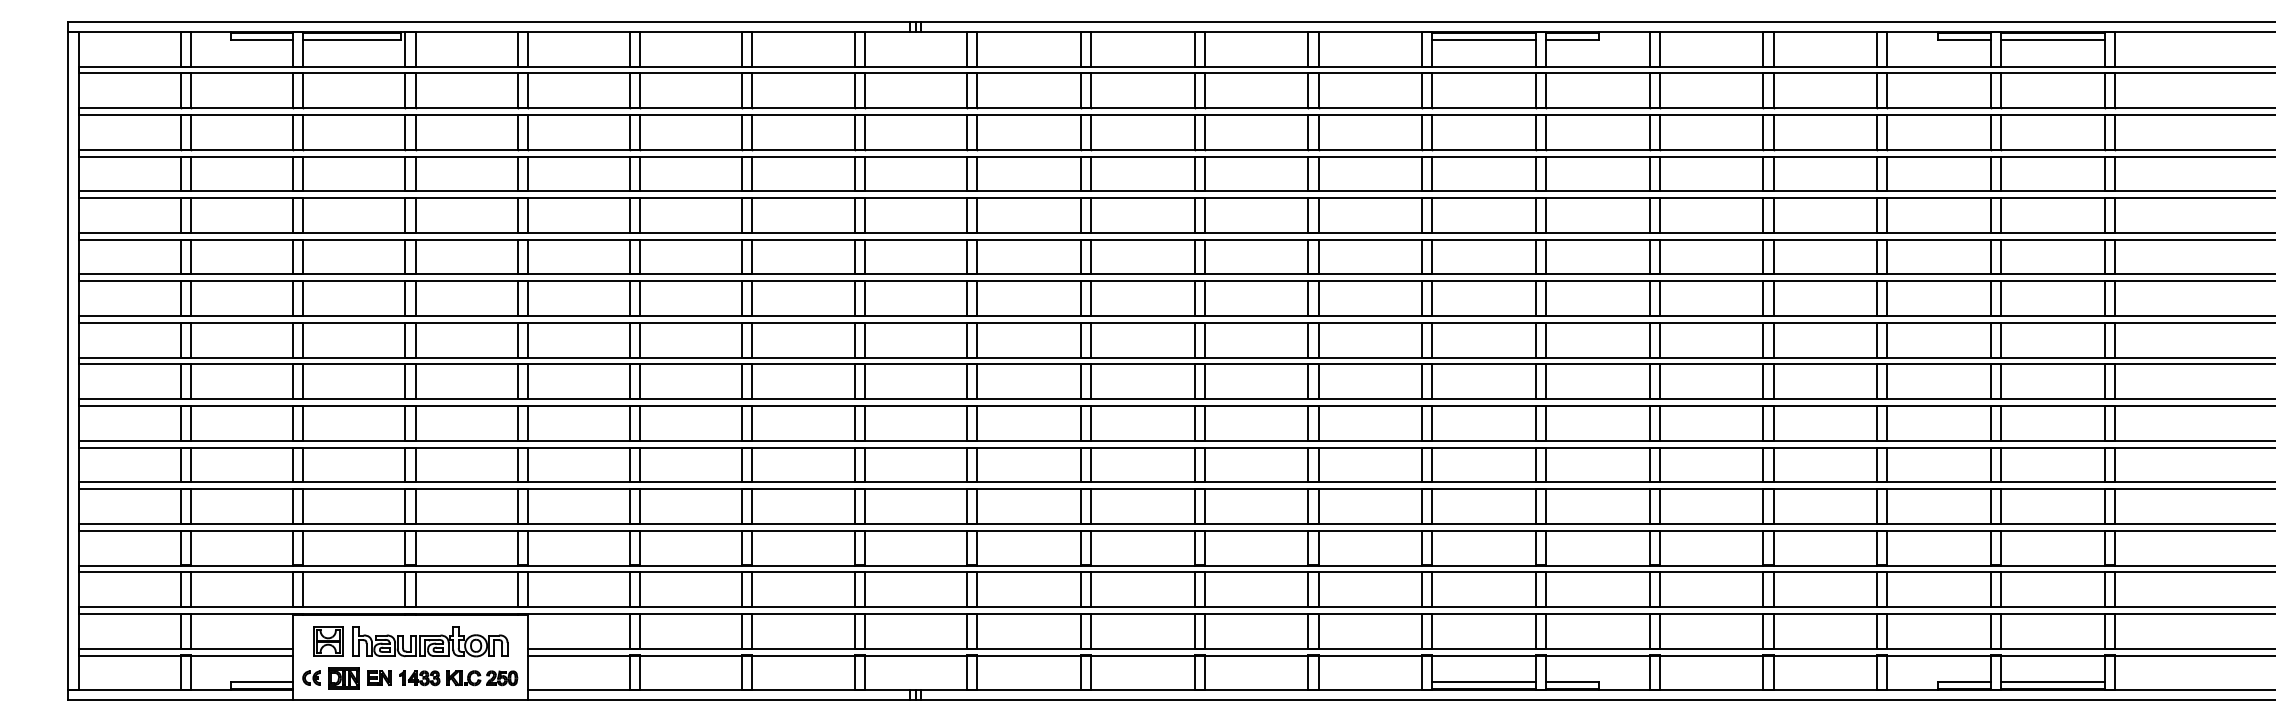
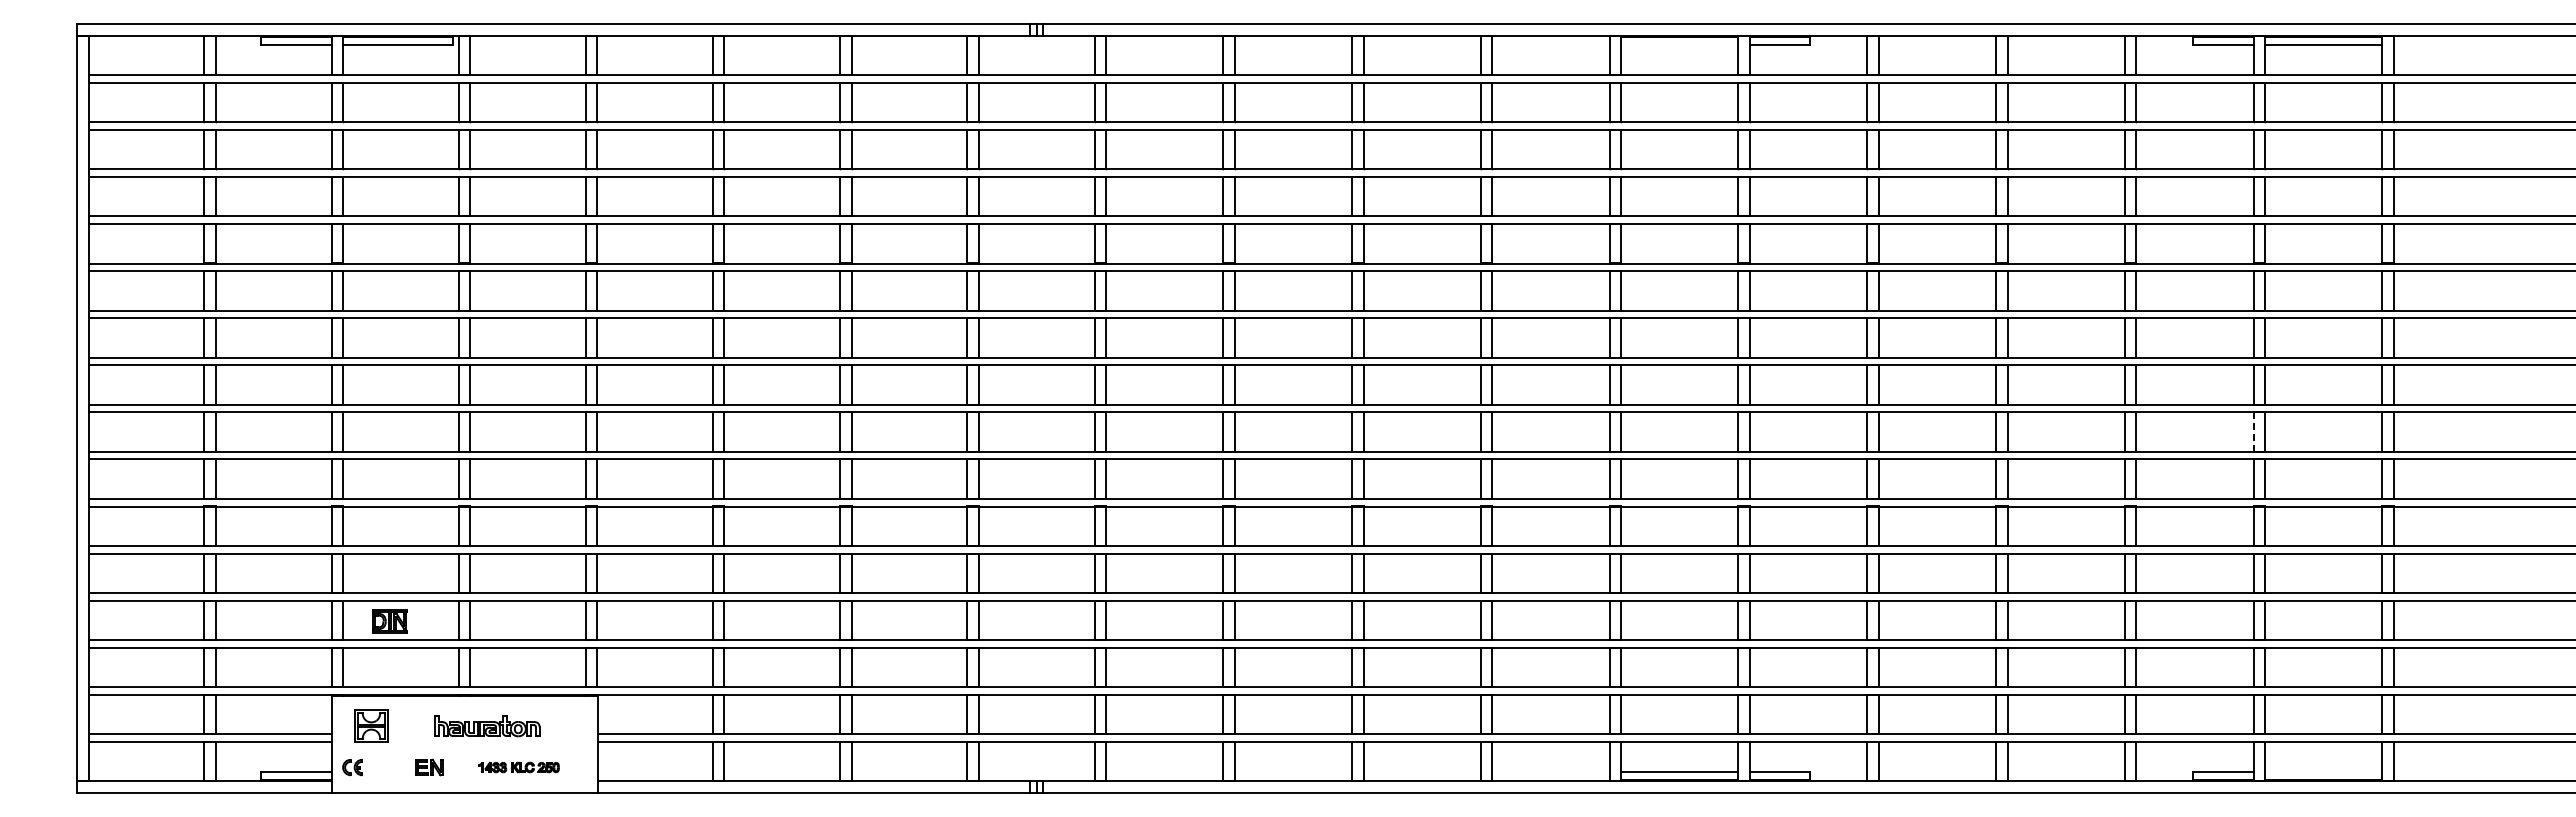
line: (1483, 39) -> (1679, 44), removed
line: (1991, 382) -> (2253, 432), solid -> dashed
part: (430, 641) -> (487, 726), size x0.6
part: (344, 678) -> (389, 621), moved
part: (459, 678) -> (519, 767), size x0.6
line: (2052, 682) -> (2323, 772), removed

